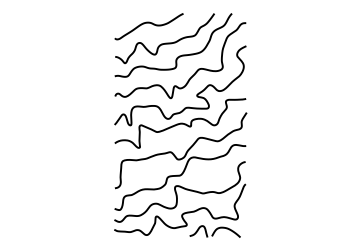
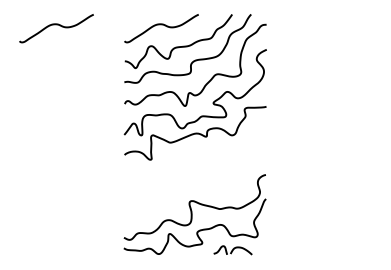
curve: (52, 23) -> (56, 25), added
part: (180, 161) -> (195, 174), removed
part: (214, 231) -> (232, 250), size x0.7

